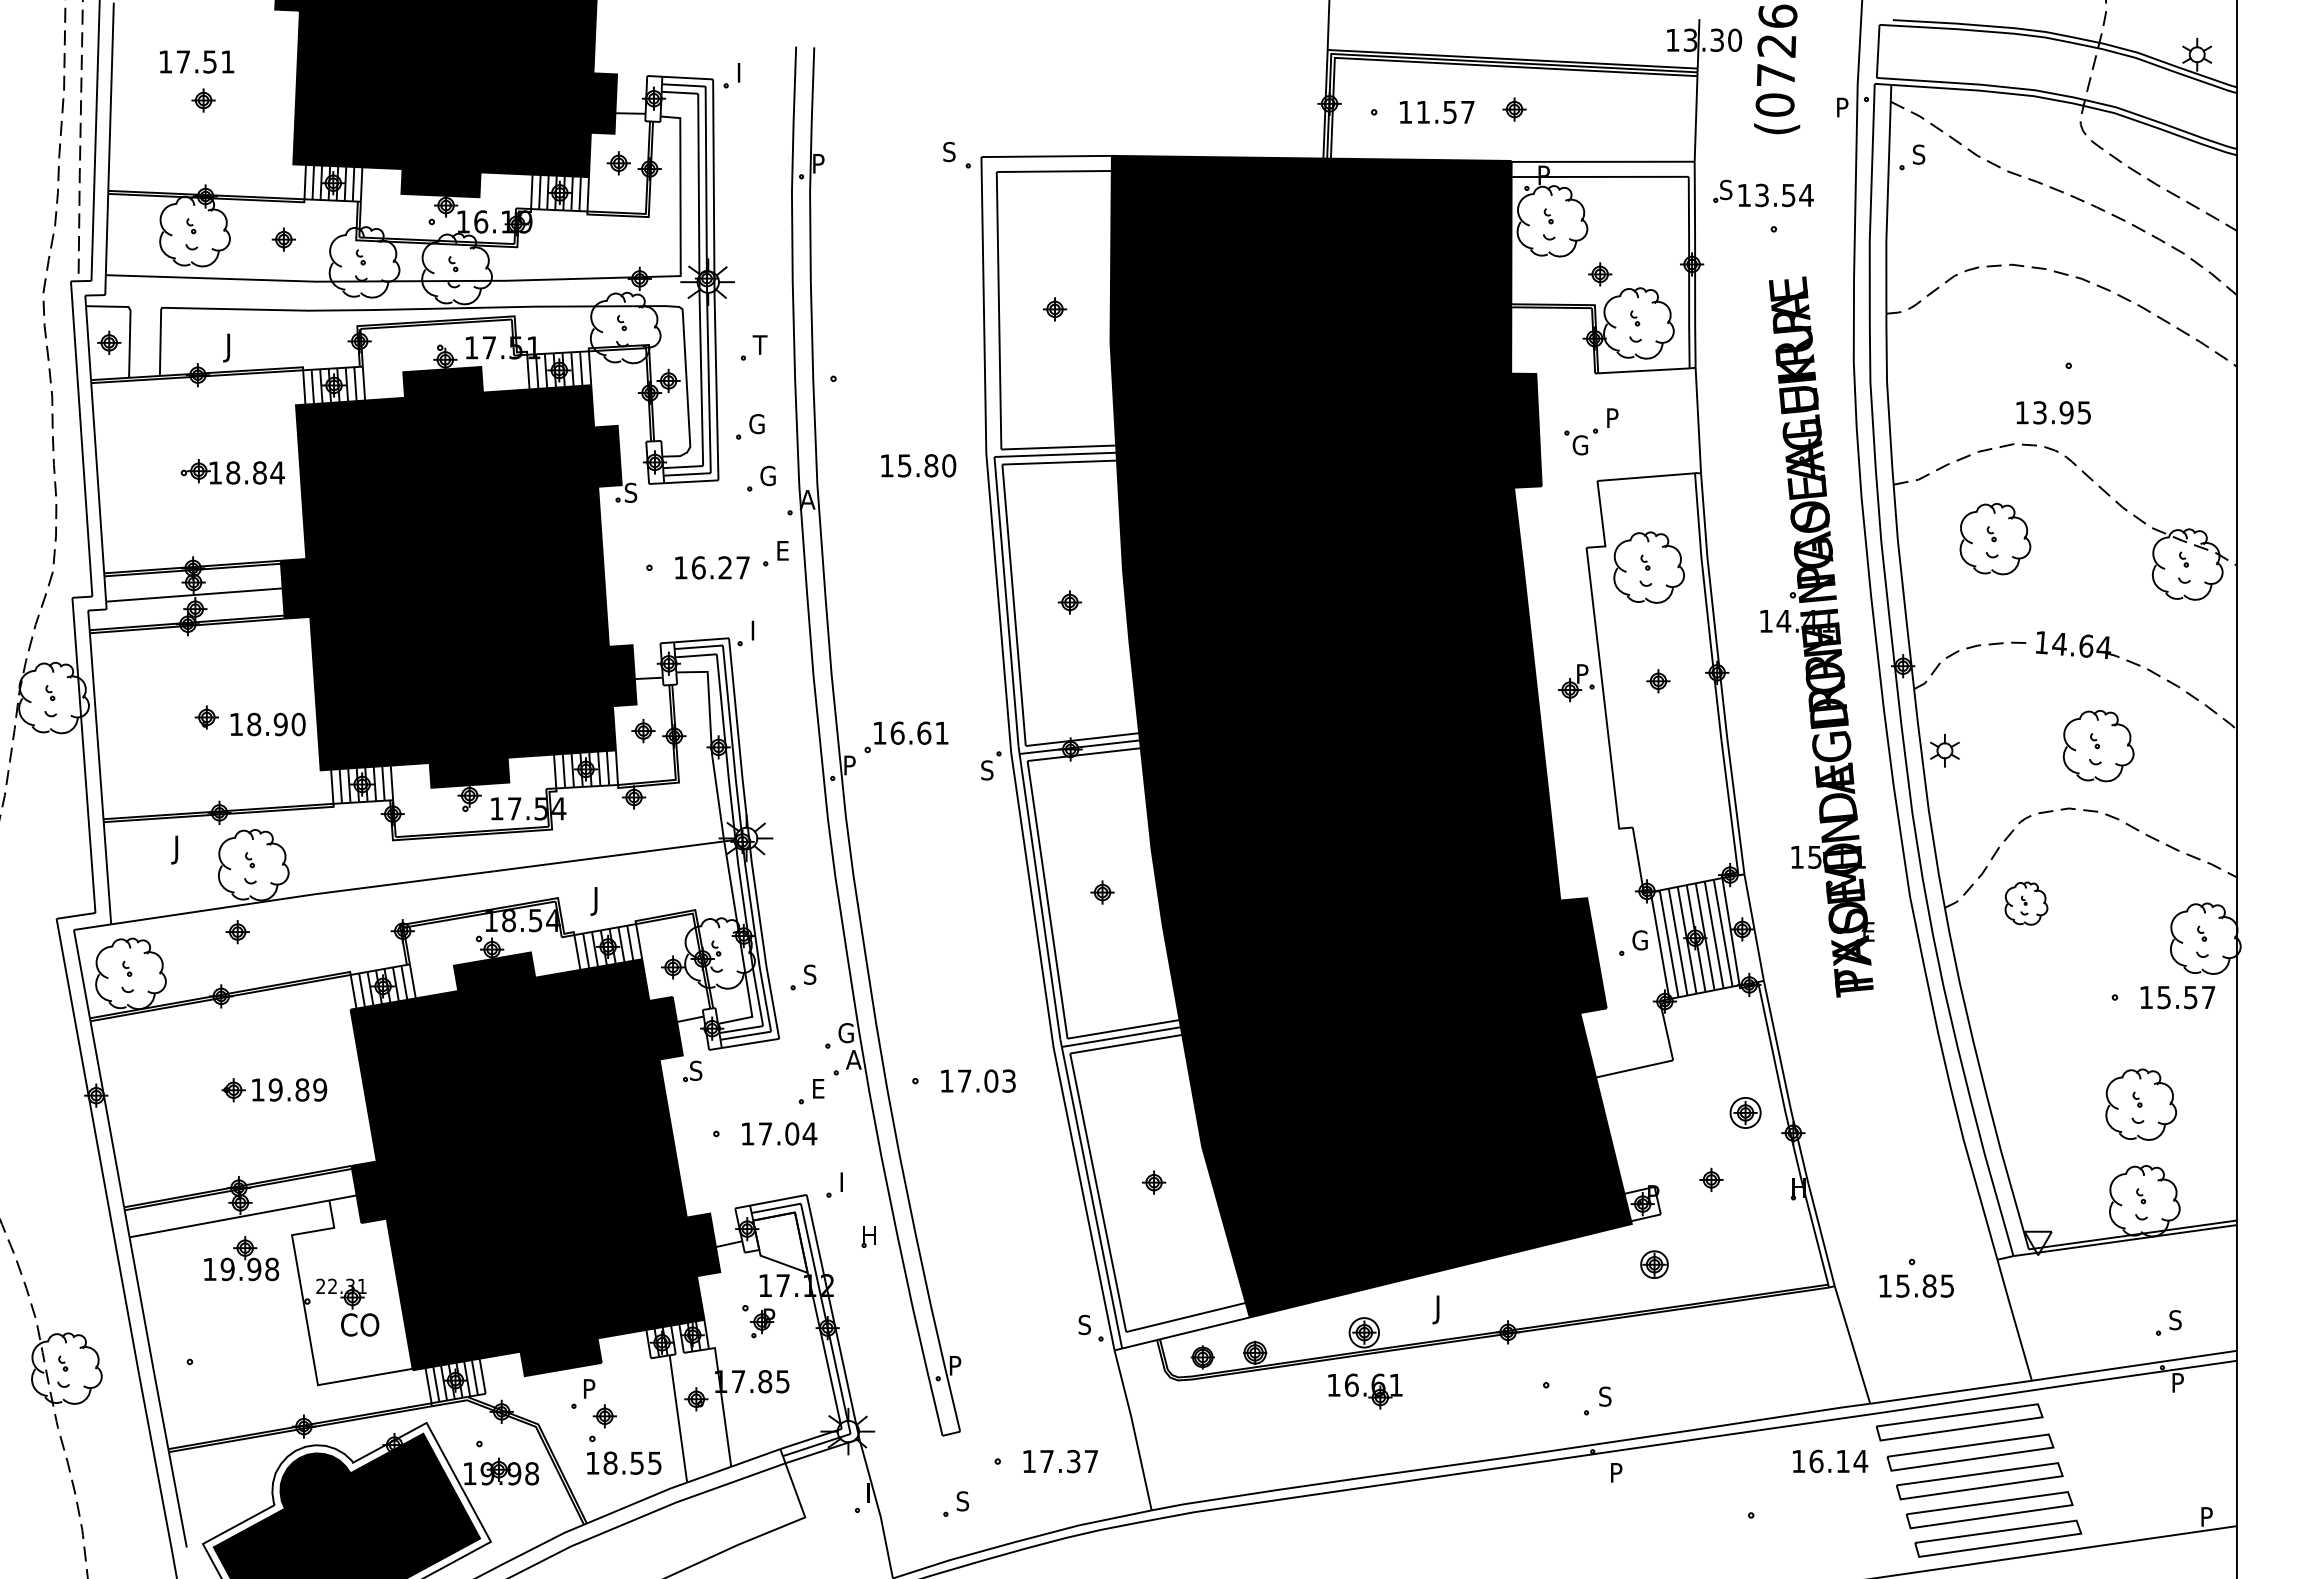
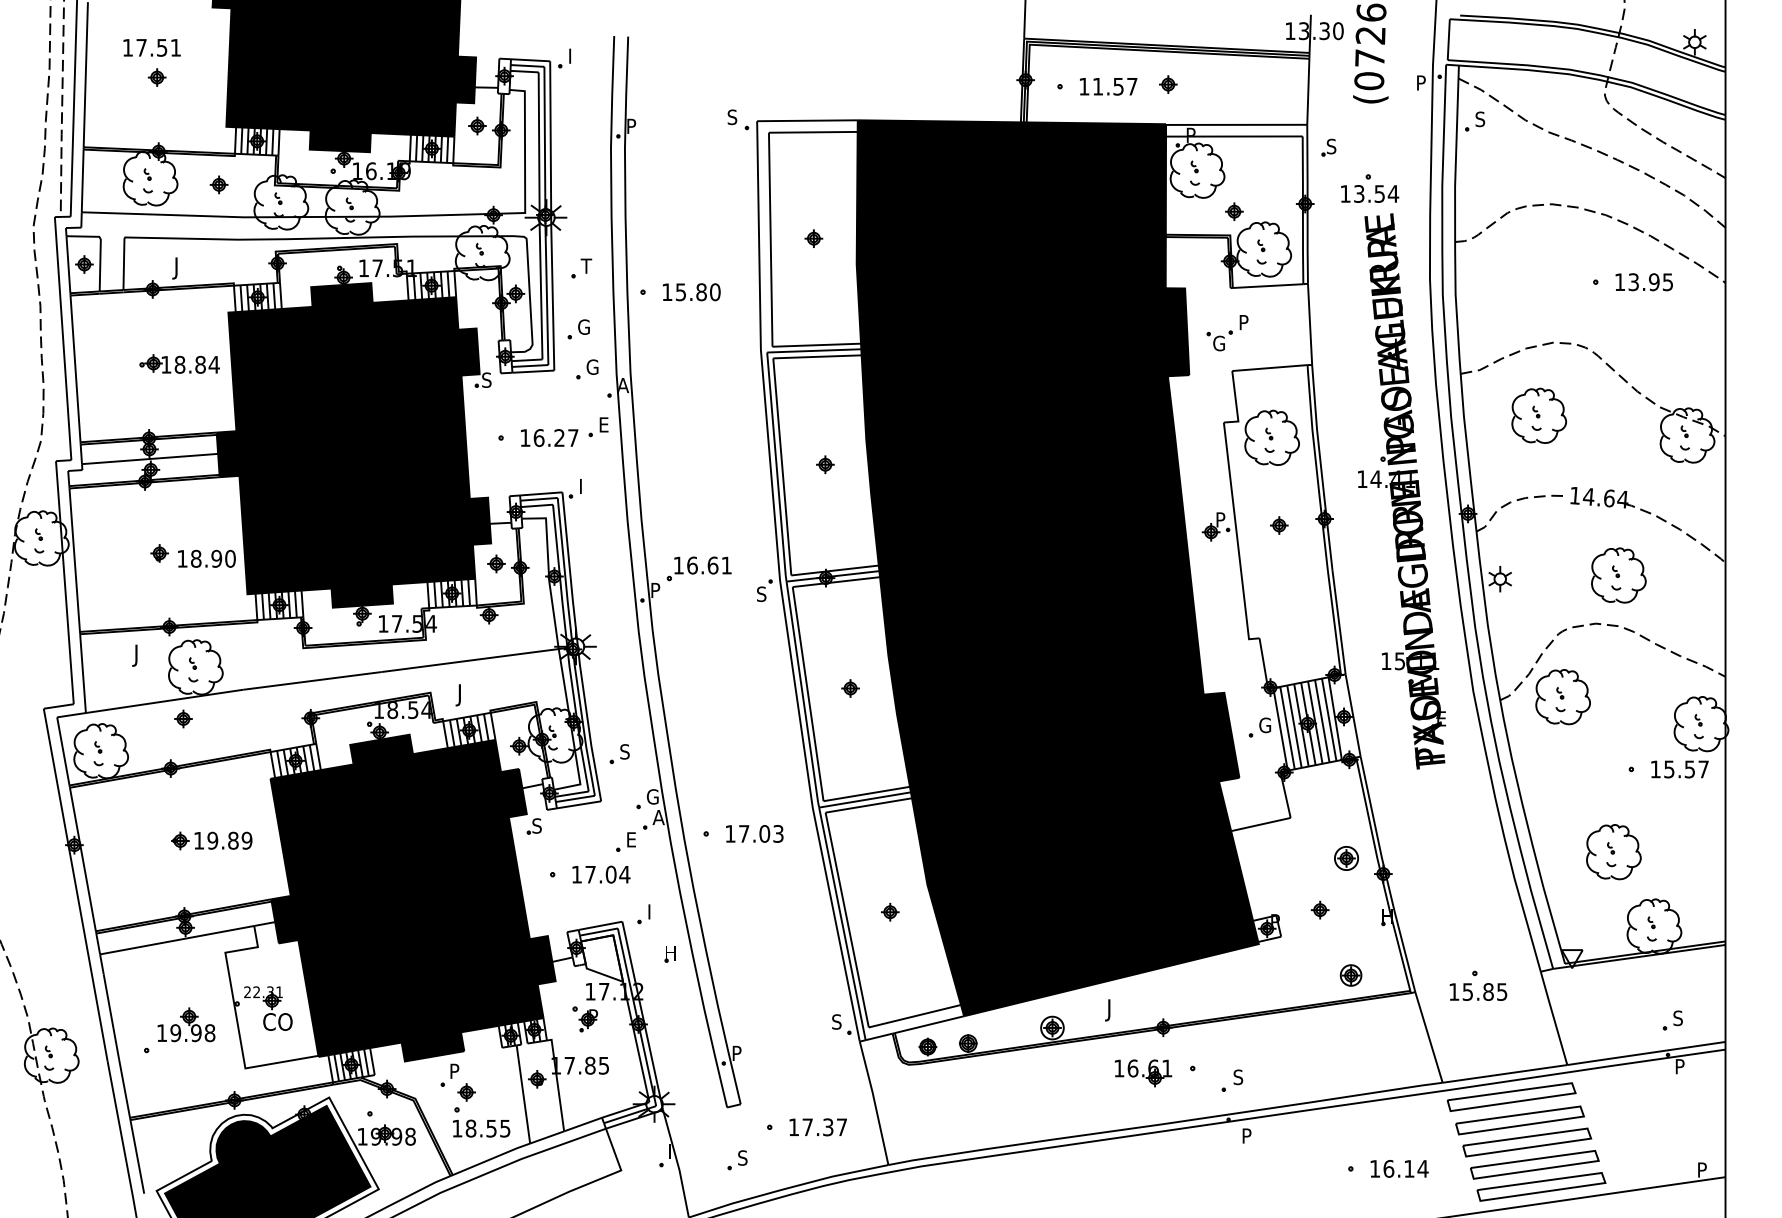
text: (1775, 195) -> (1369, 194), moved
text: (2053, 412) -> (1644, 281), moved
text: (918, 465) -> (691, 291), moved
part: (2026, 903) -> (1563, 696), size x1.67
part: (2140, 1104) -> (1613, 851), moved
part: (241, 1258) -> (186, 1024), moved
part: (1654, 1264) -> (1351, 975), moved
part: (1365, 1391) -> (1143, 1073), moved
text: (1830, 1461) -> (1399, 1168), moved

